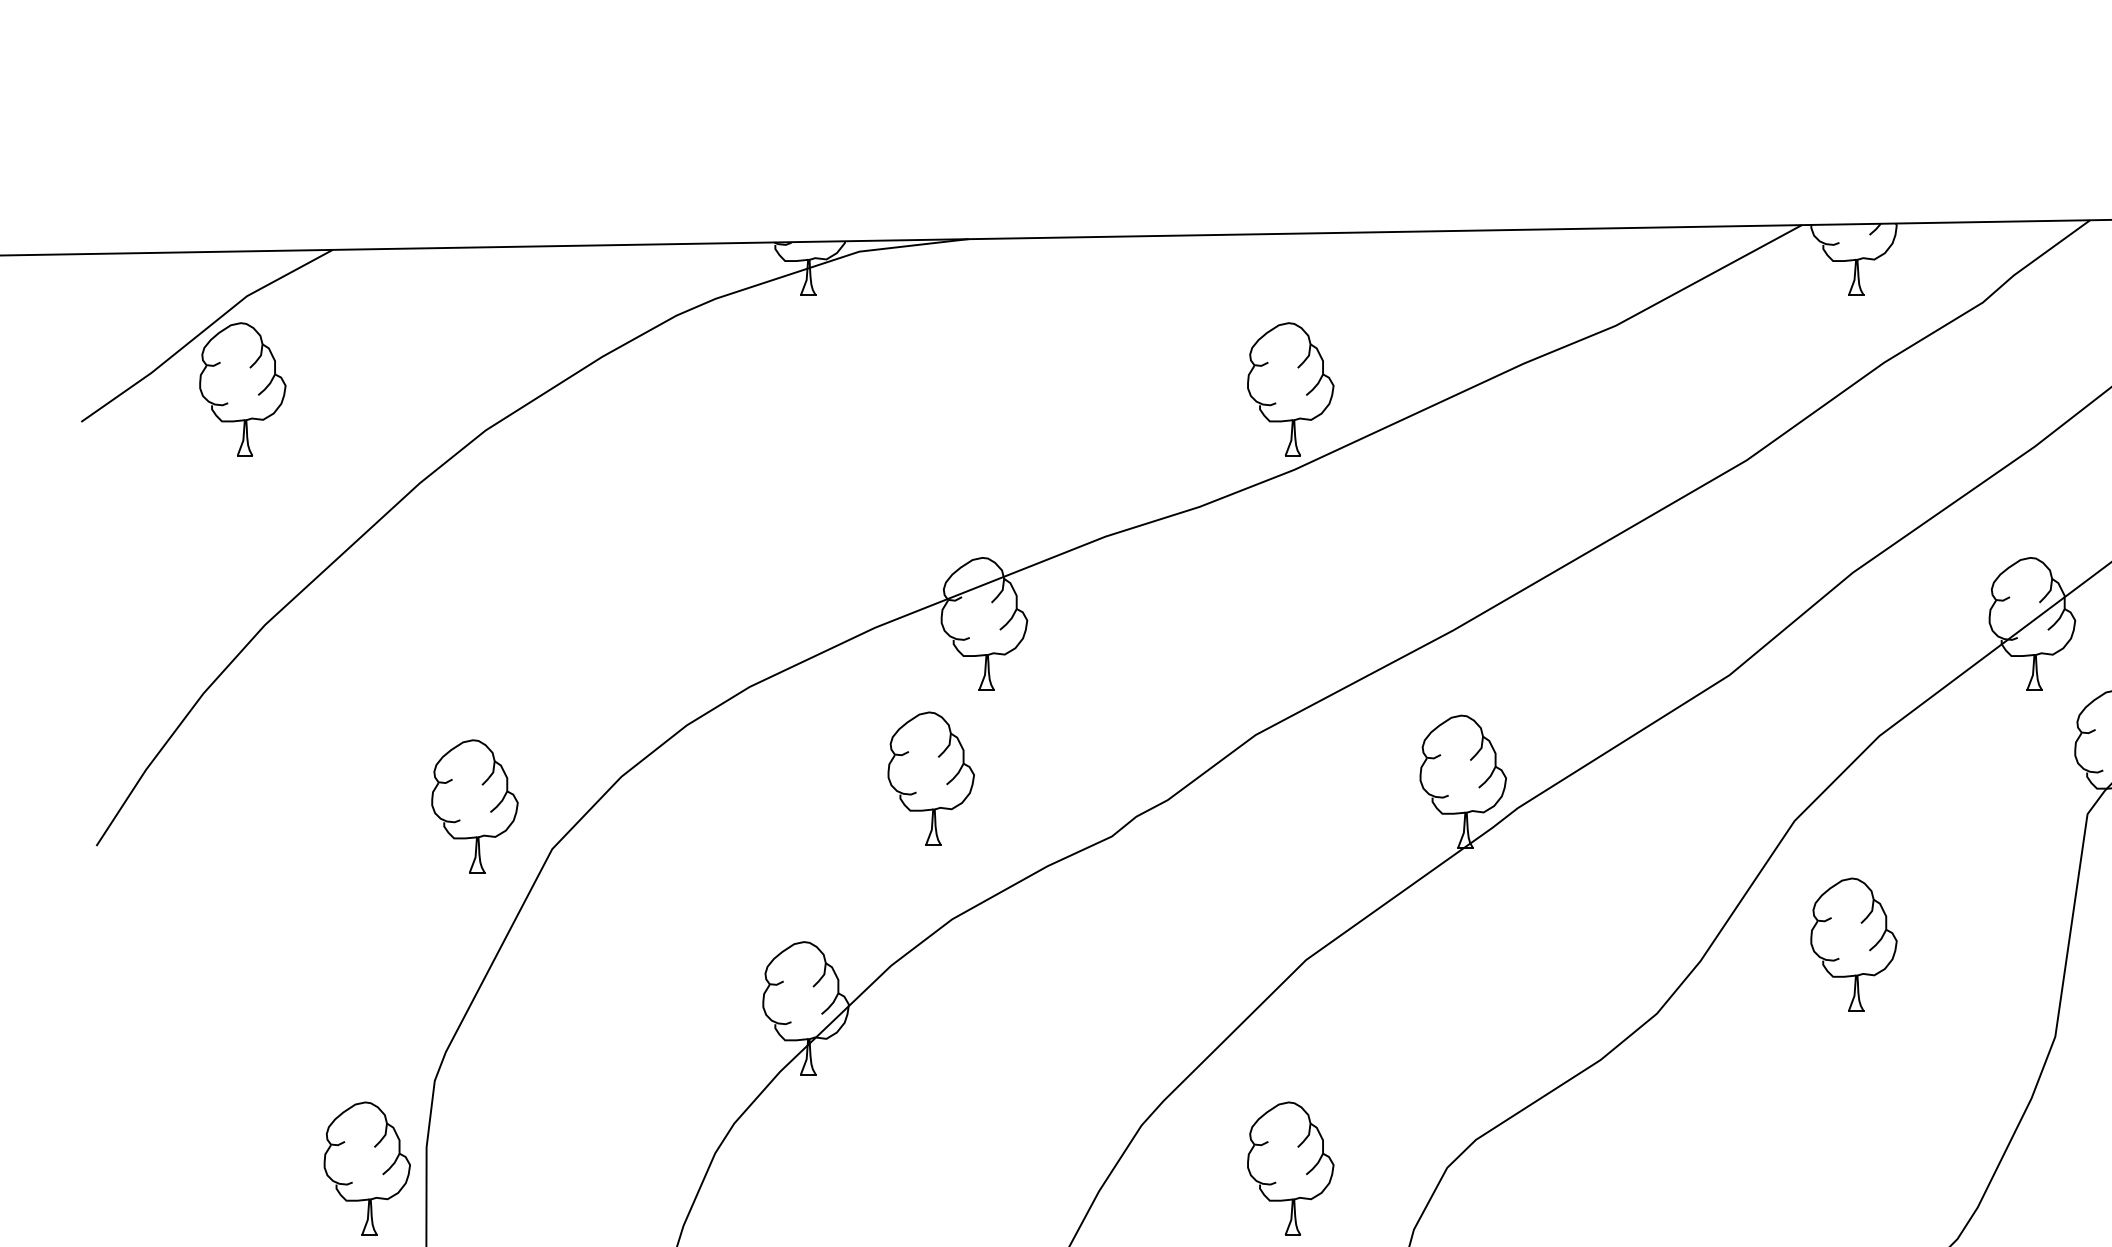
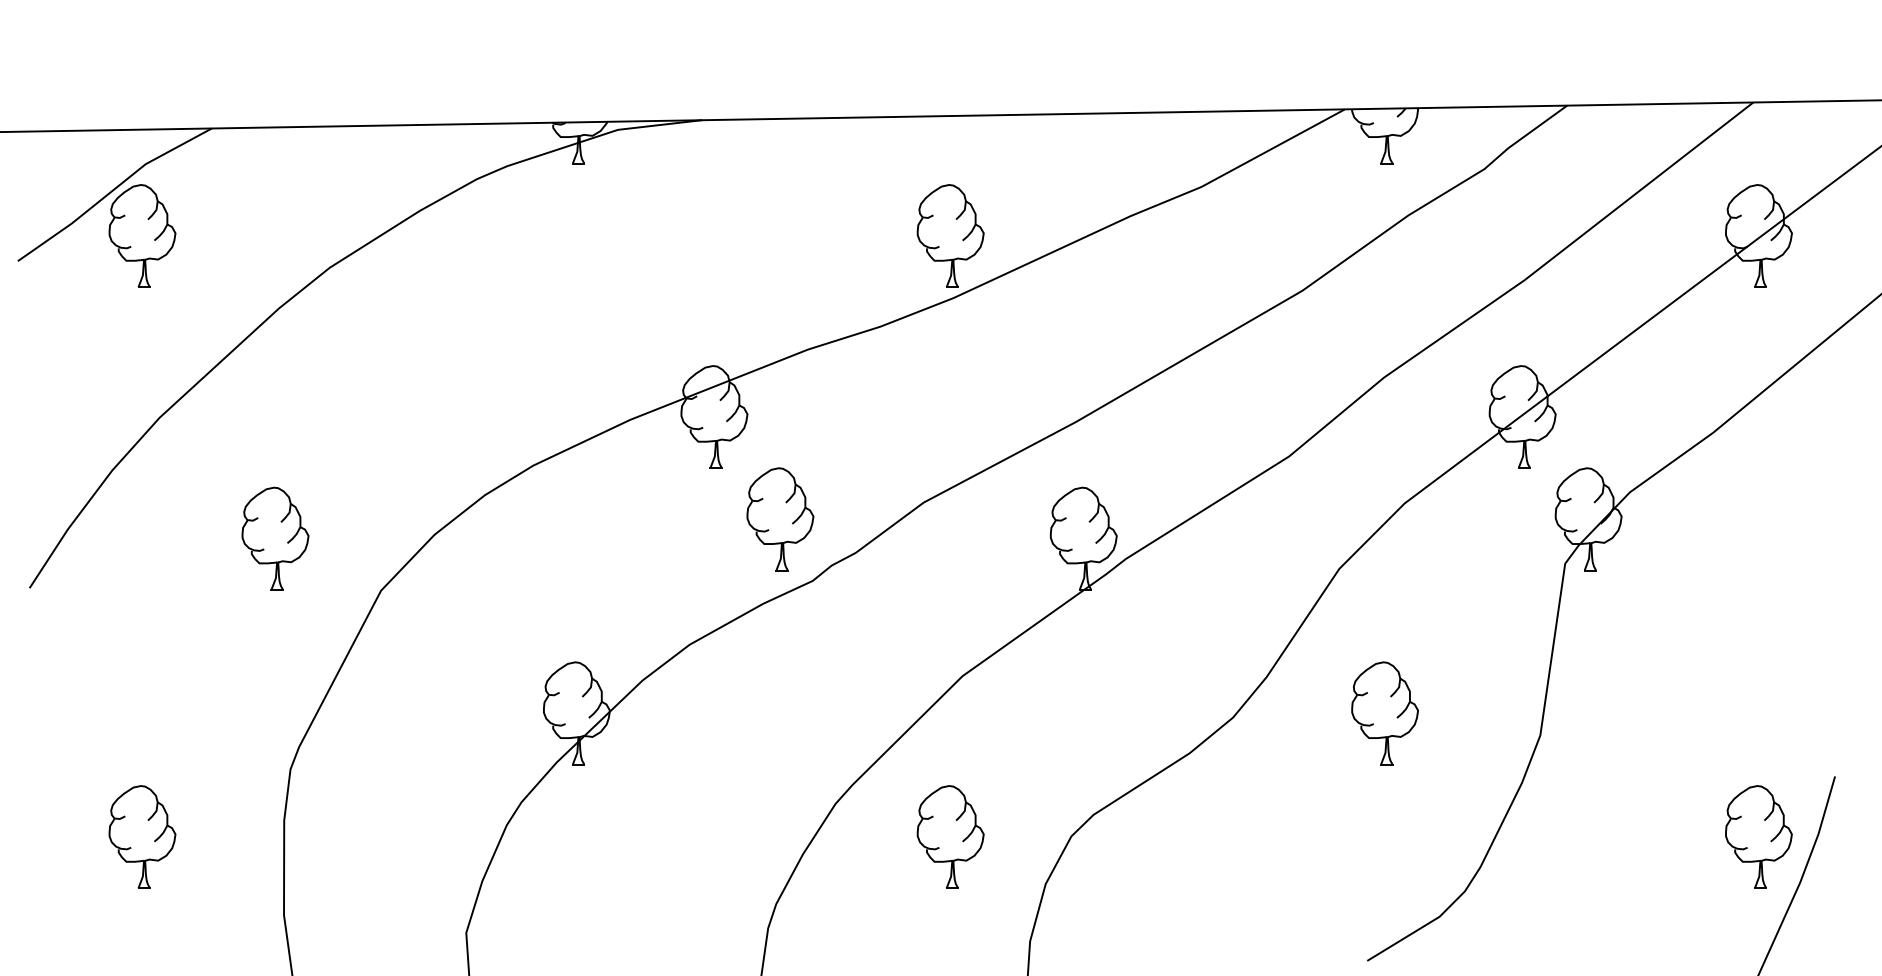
part: (931, 778) -> (780, 519), moved
part: (474, 806) -> (275, 538), moved
part: (1853, 944) -> (1384, 713), moved
part: (367, 1167) -> (142, 836), moved

